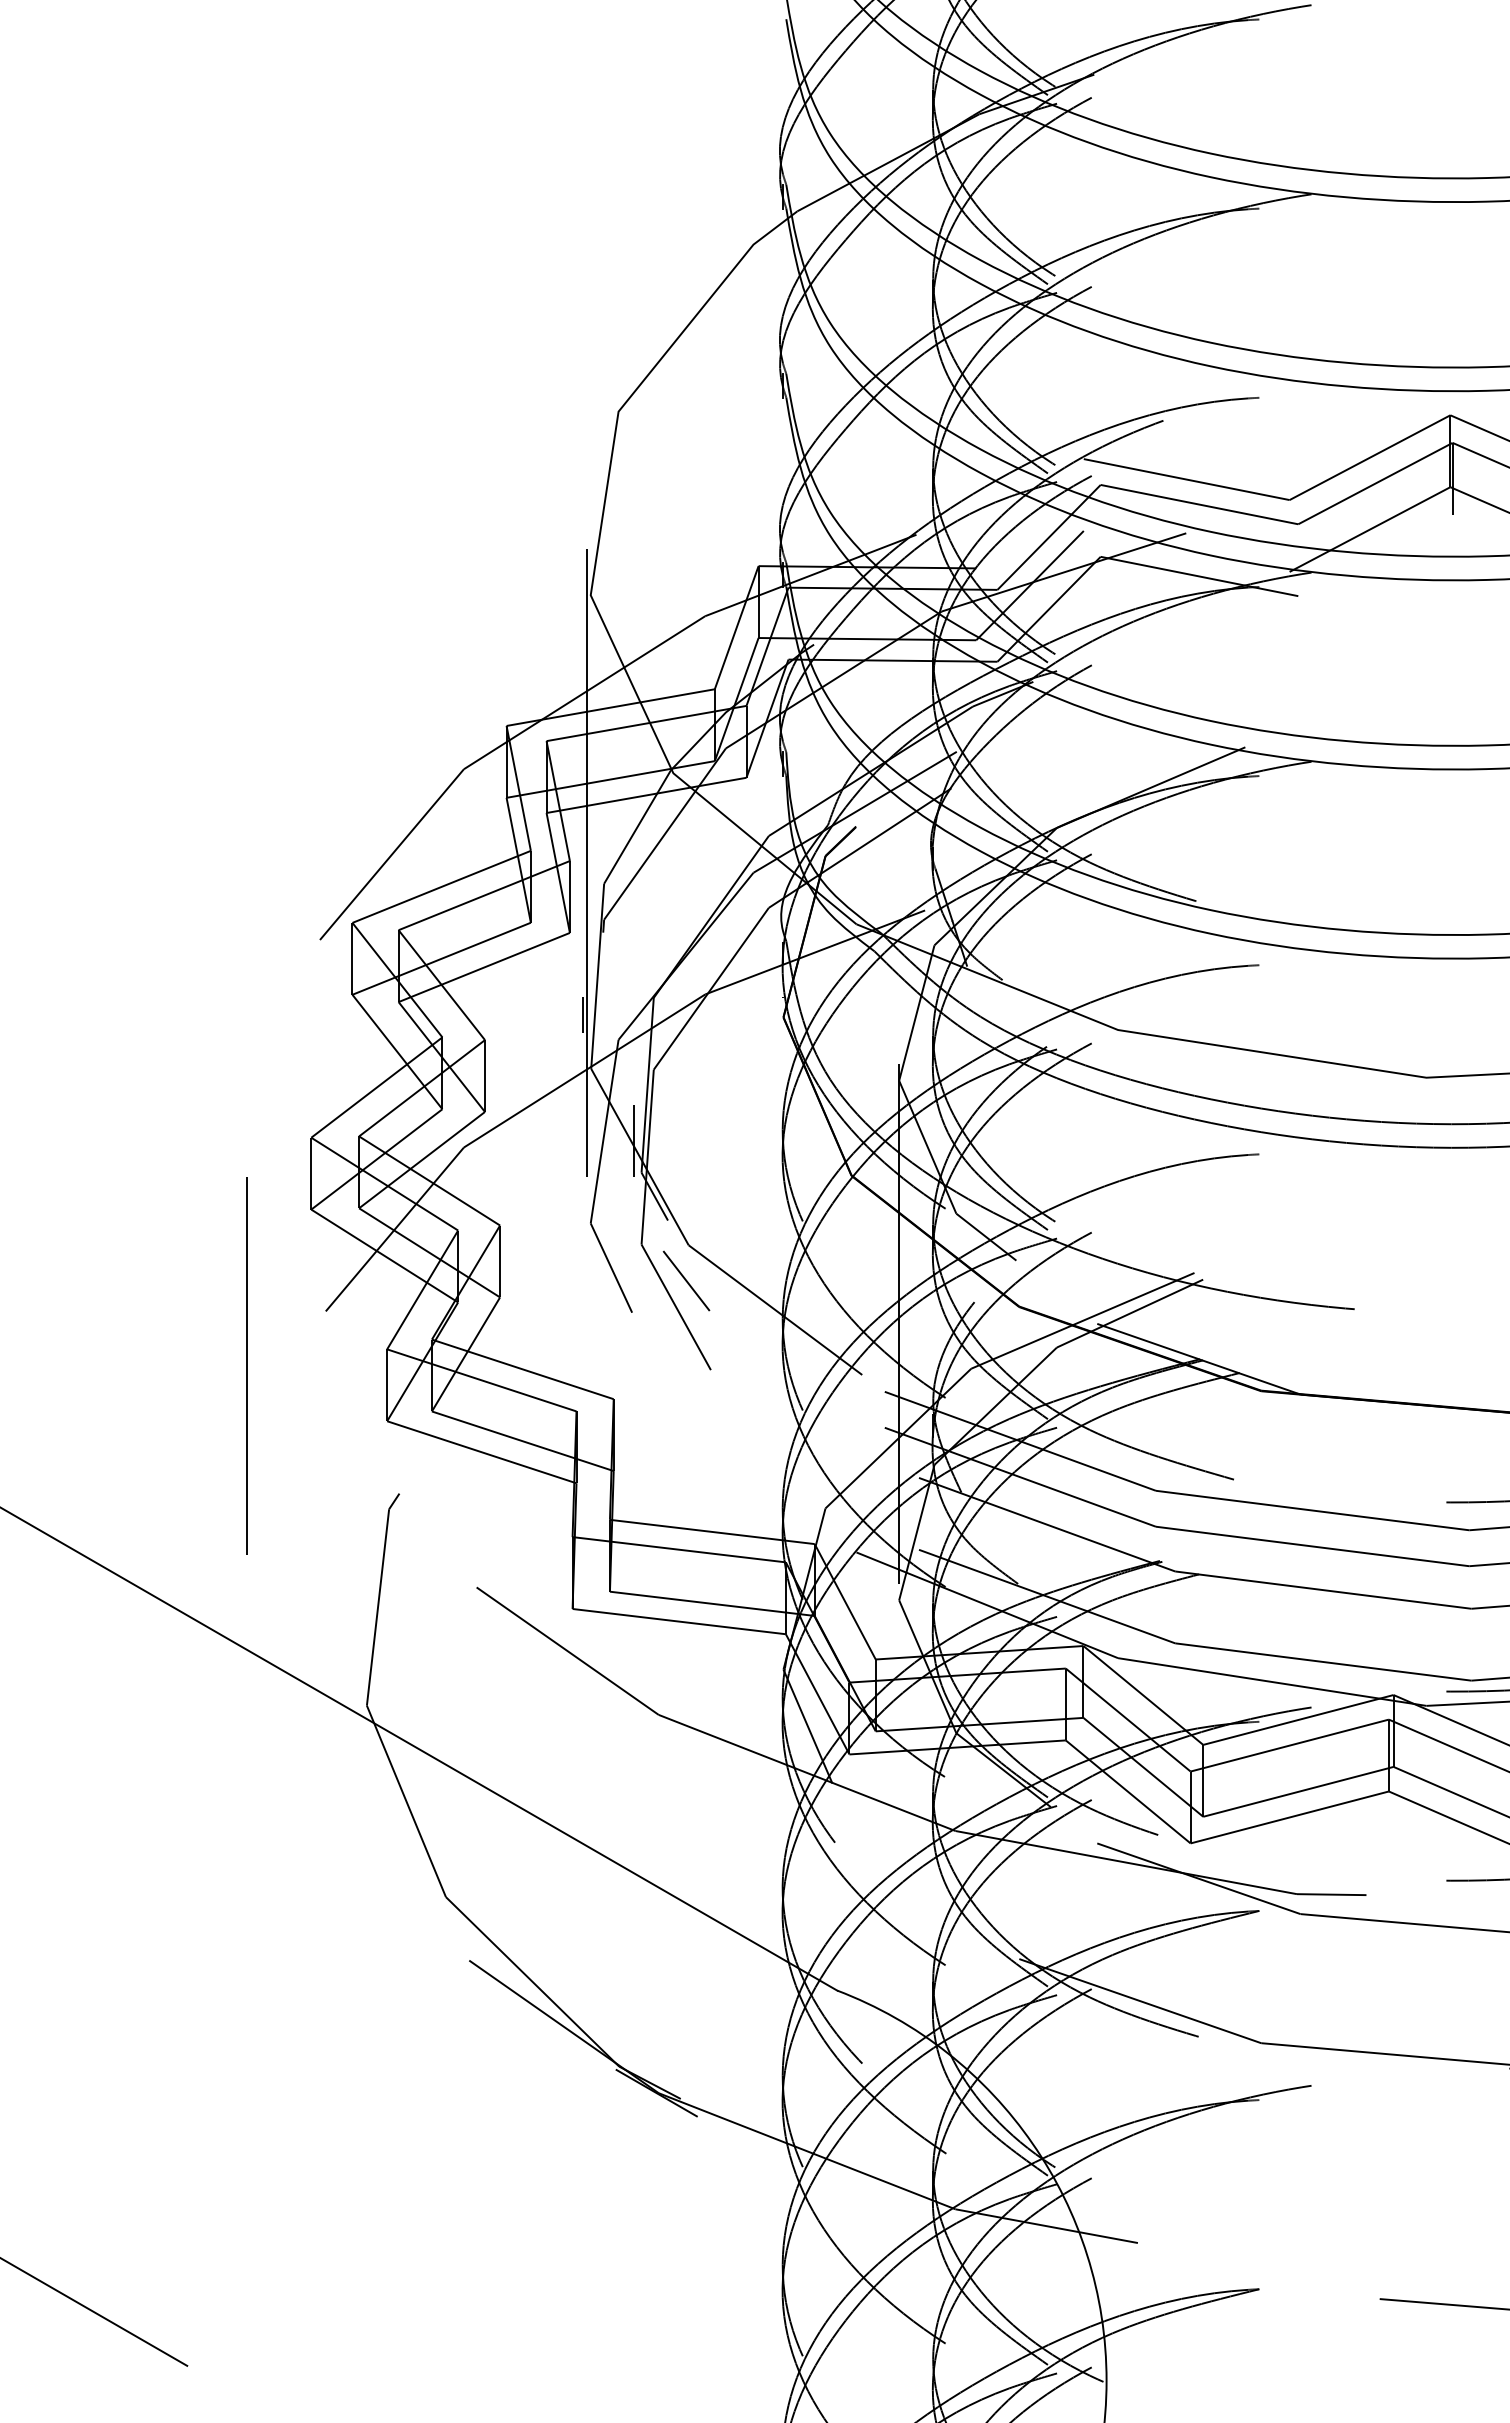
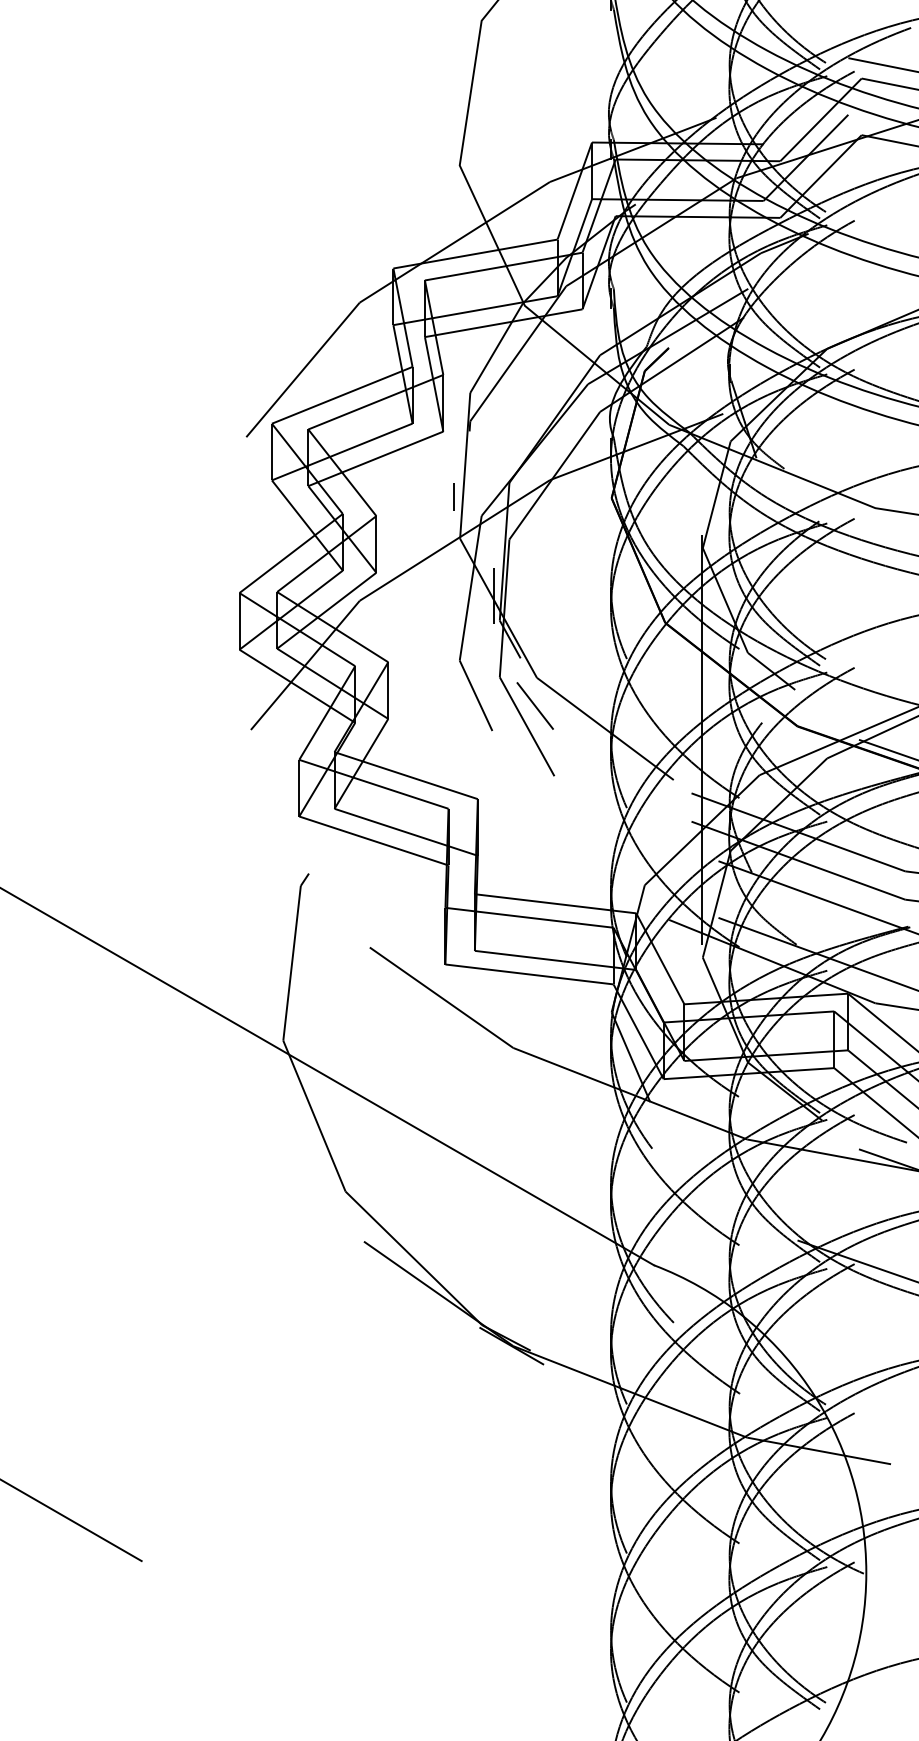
line: (587, 863) -> (457, 376), removed
line: (246, 1365) -> (188, 772), removed

